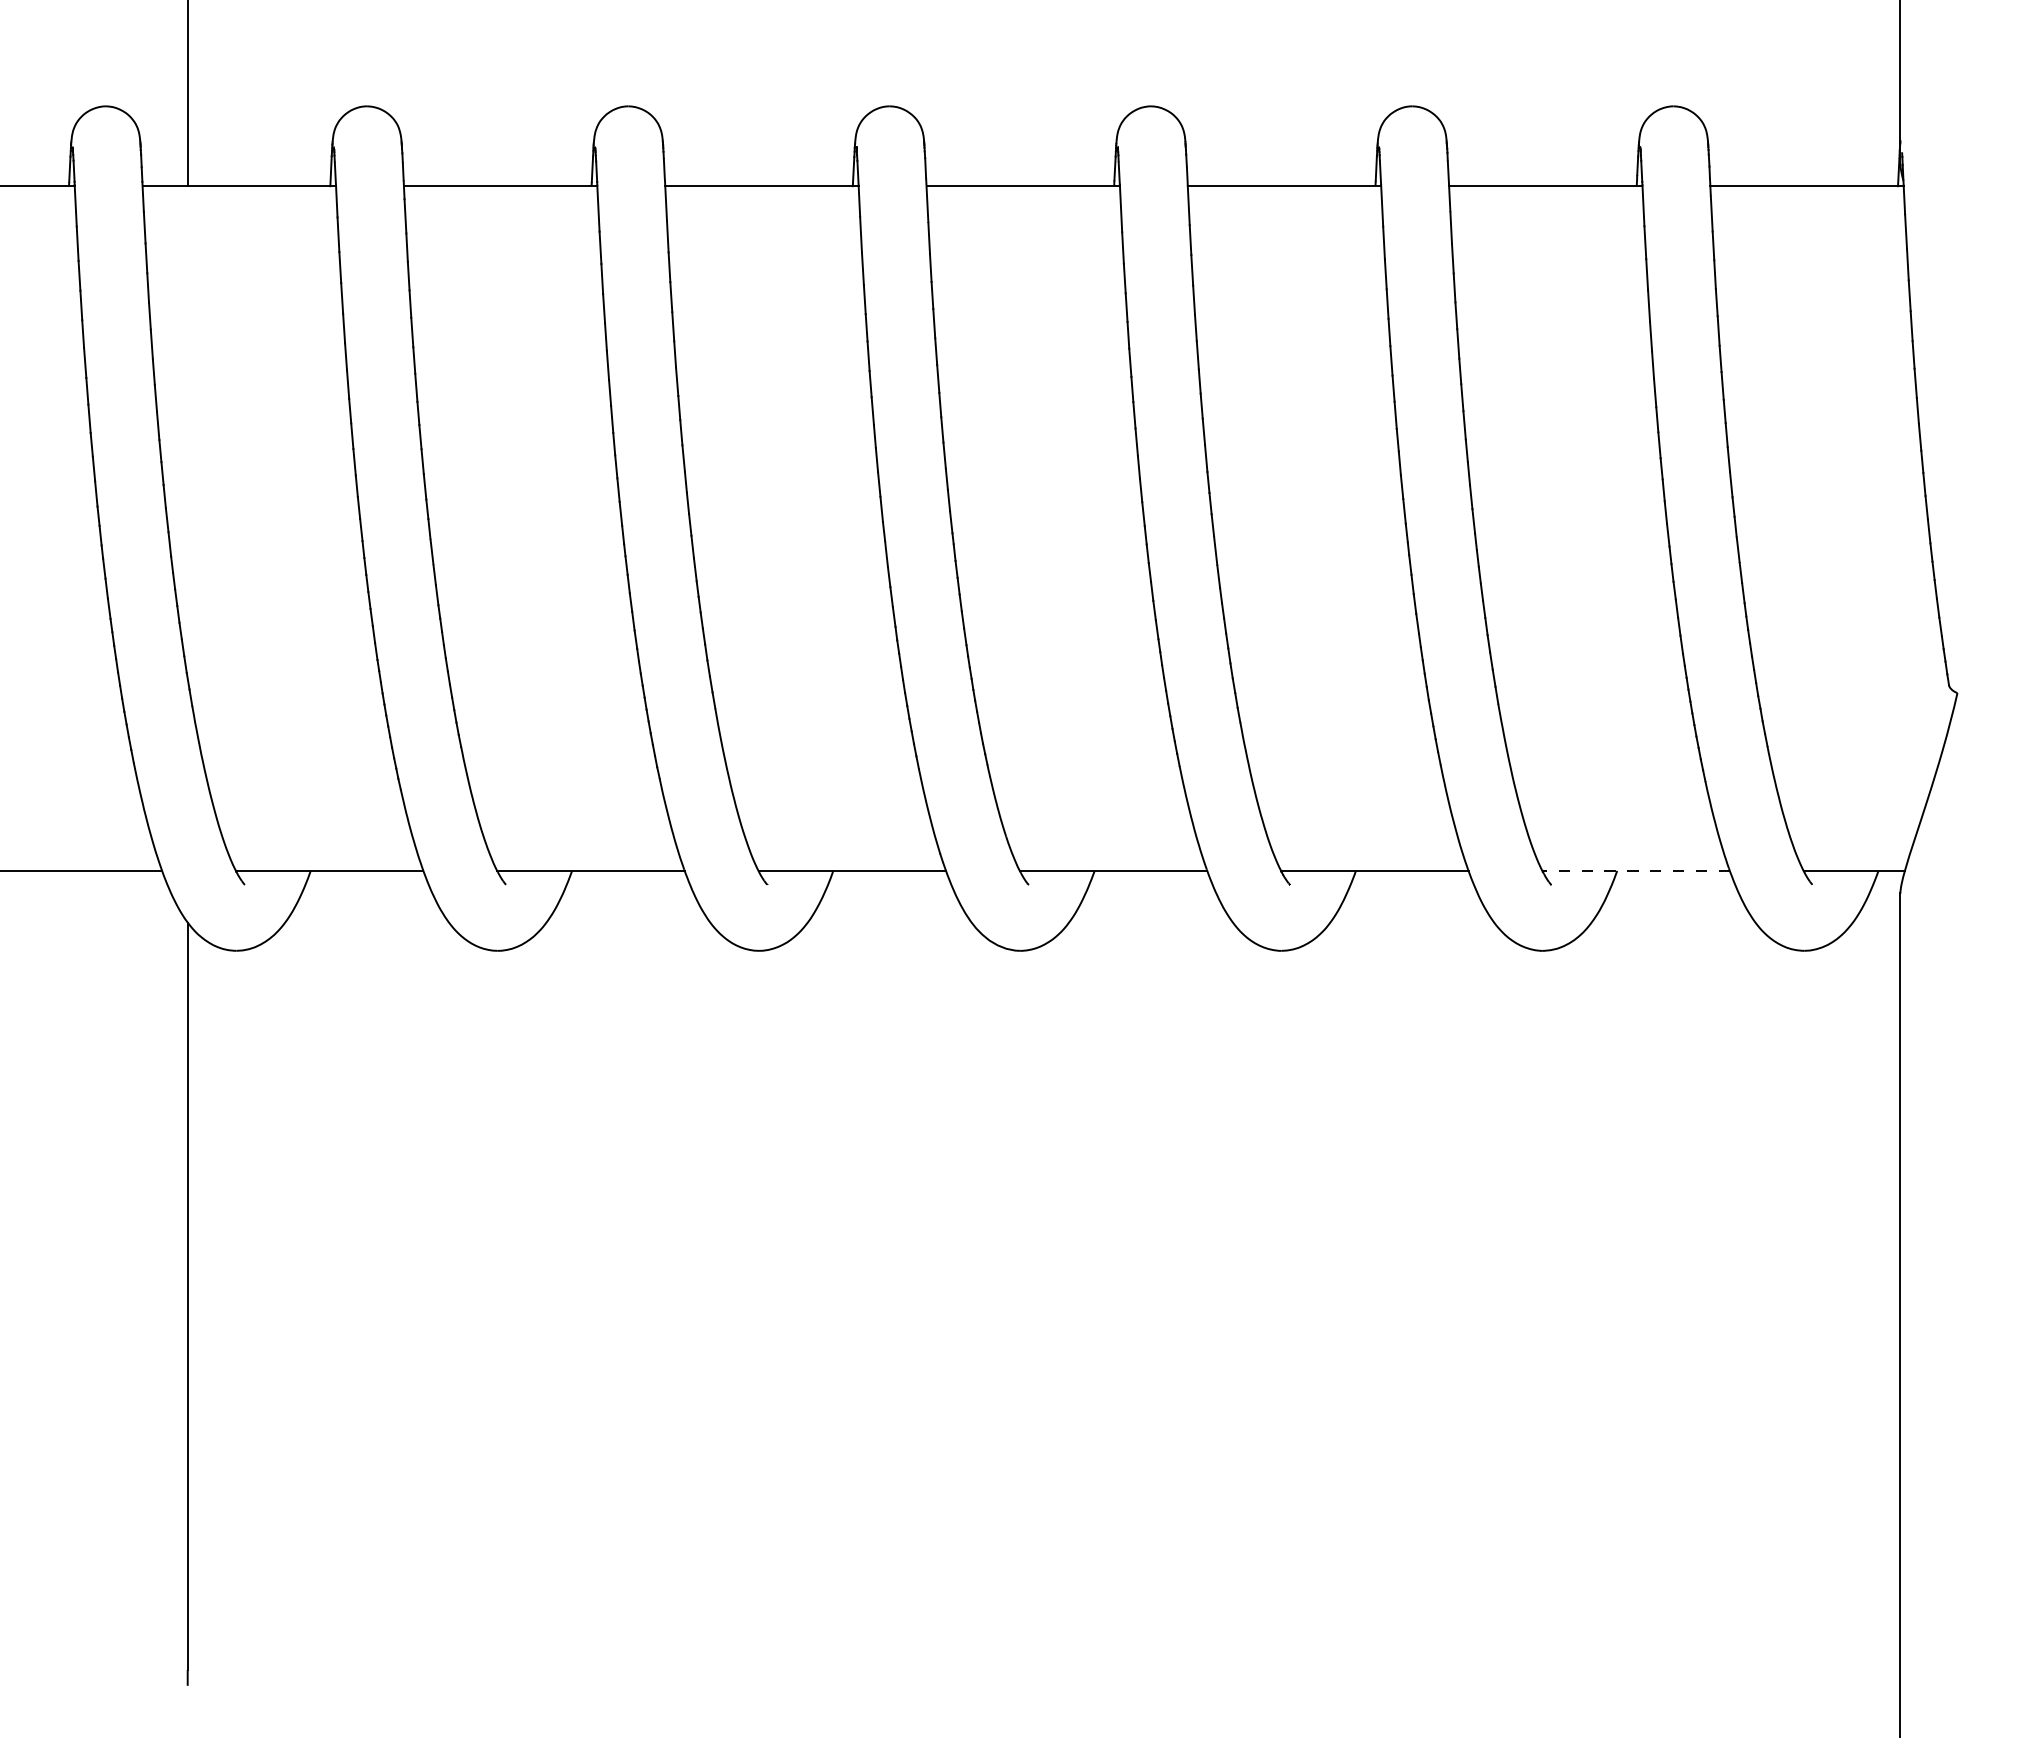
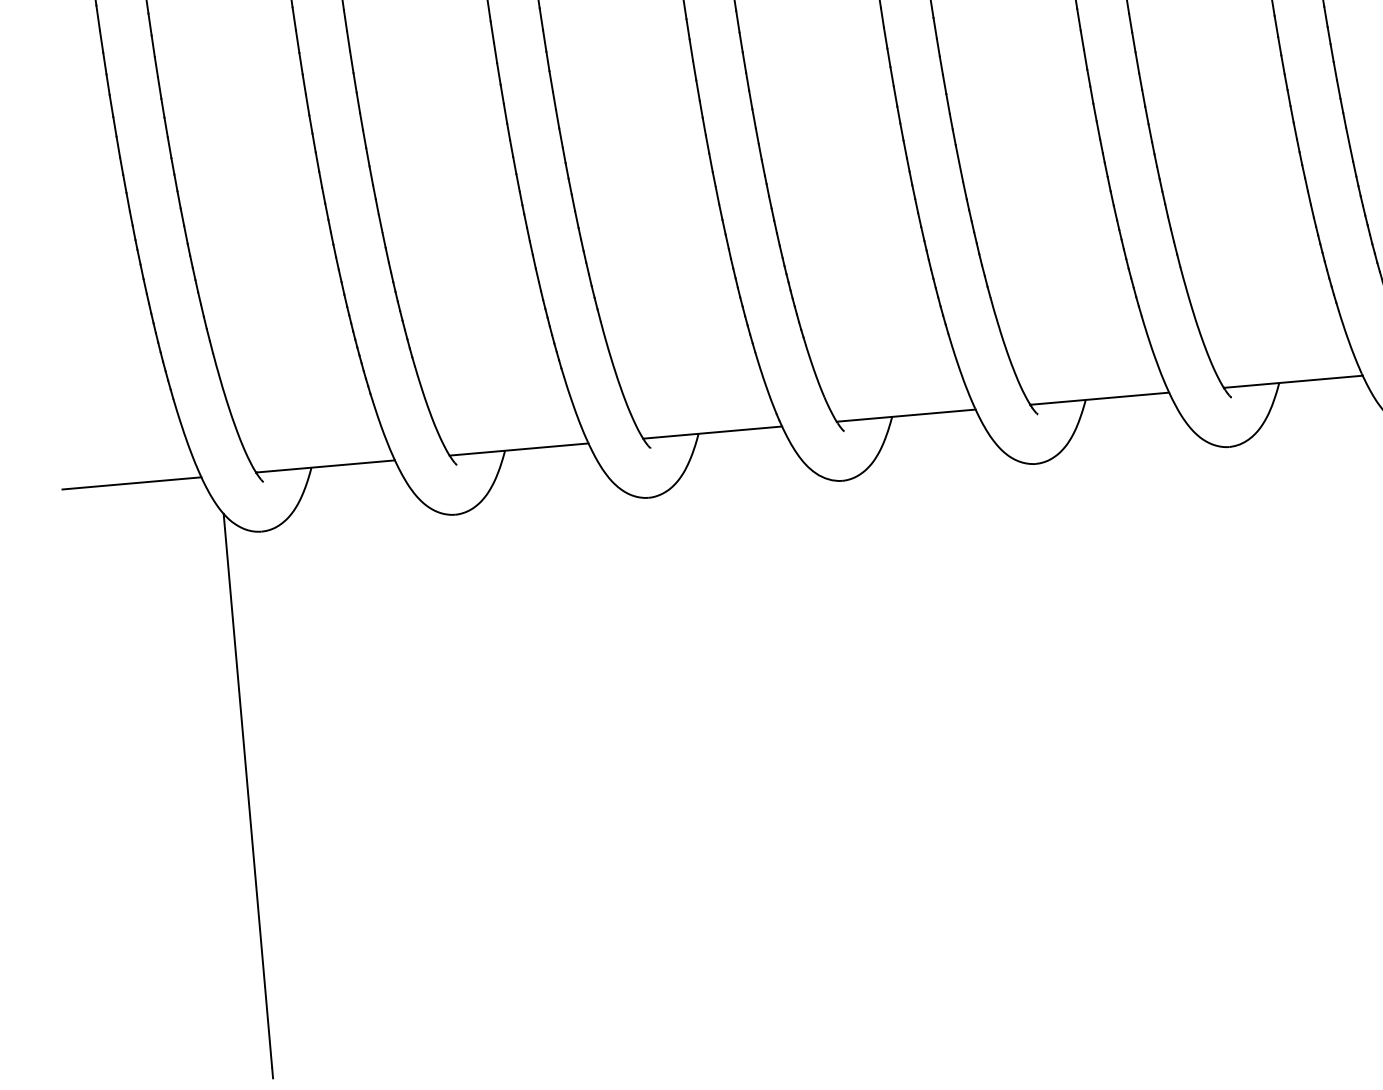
line: (1636, 870) -> (1293, 381), dashed -> solid

